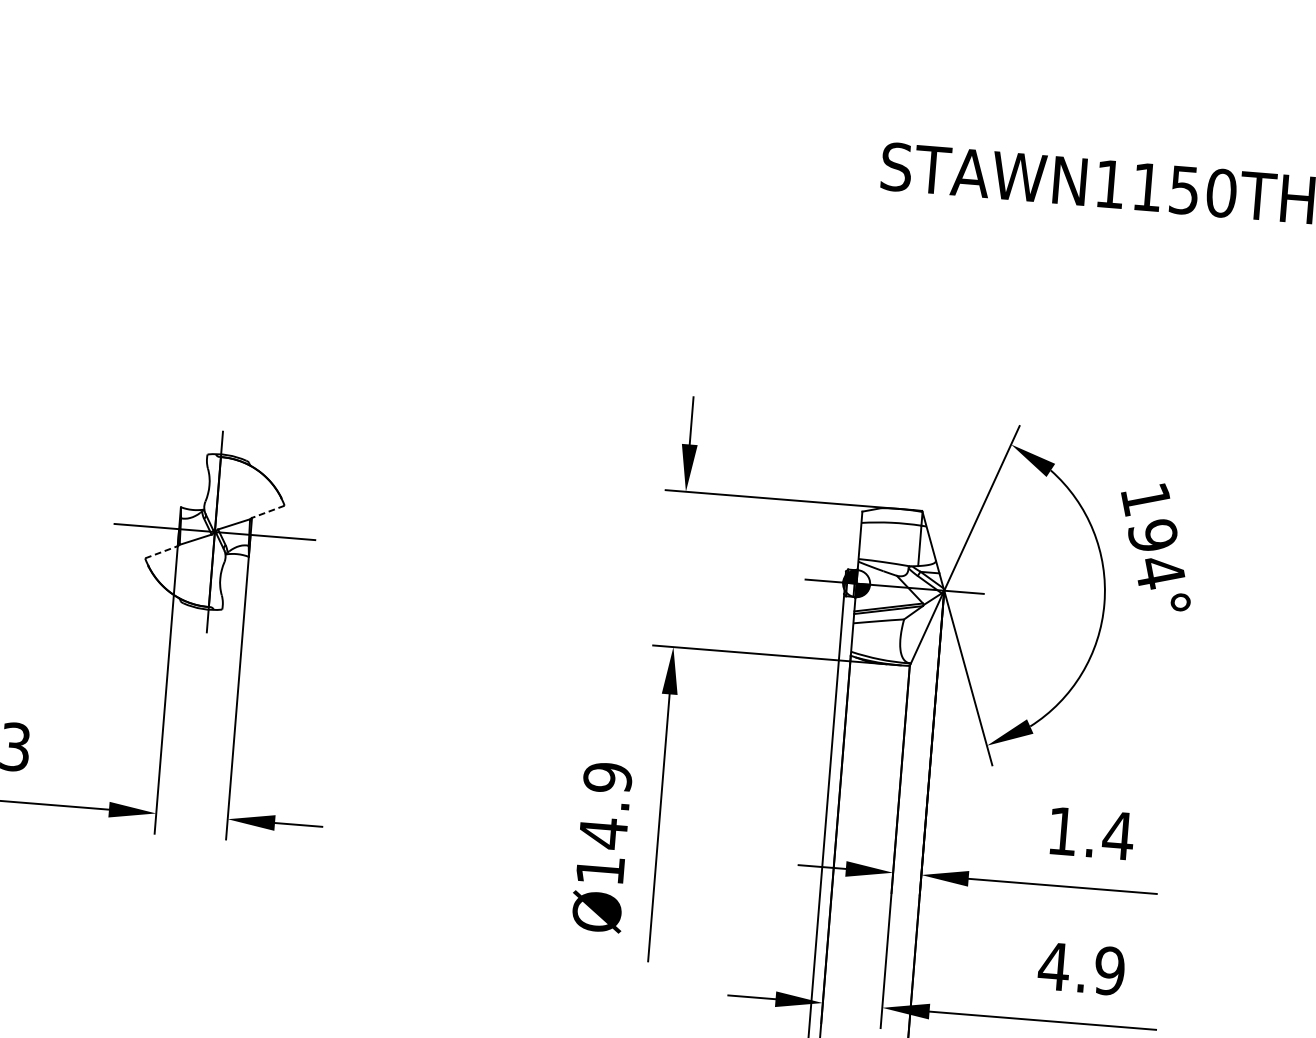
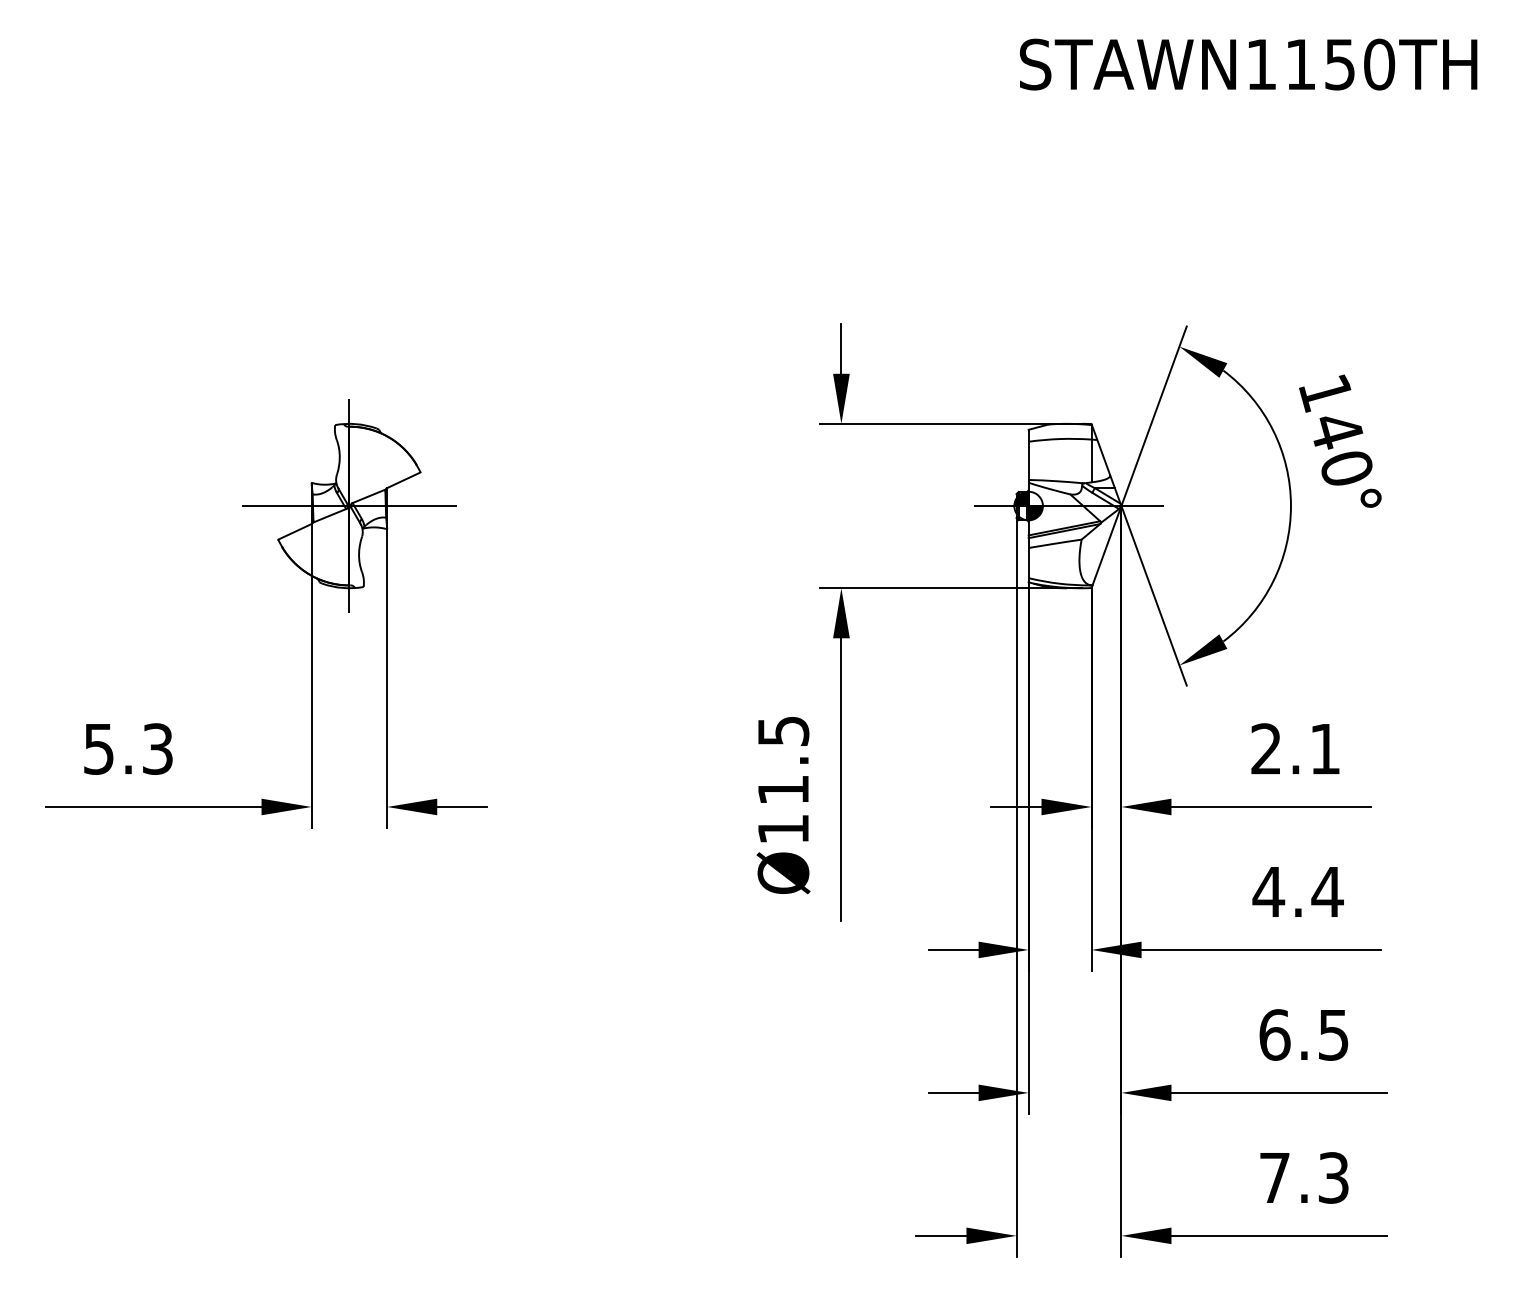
line: (267, 512) -> (403, 480), dashed -> solid
line: (162, 551) -> (295, 531), dashed -> solid
text: (1156, 554) -> (1341, 449), 194° -> 140°
text: (605, 805) -> (783, 760), Ø14.9 -> Ø11.5
text: (1091, 833) -> (1296, 748), 1.4 -> 2.1
text: (1109, 970) -> (1327, 891), 4.9 -> 4.4

